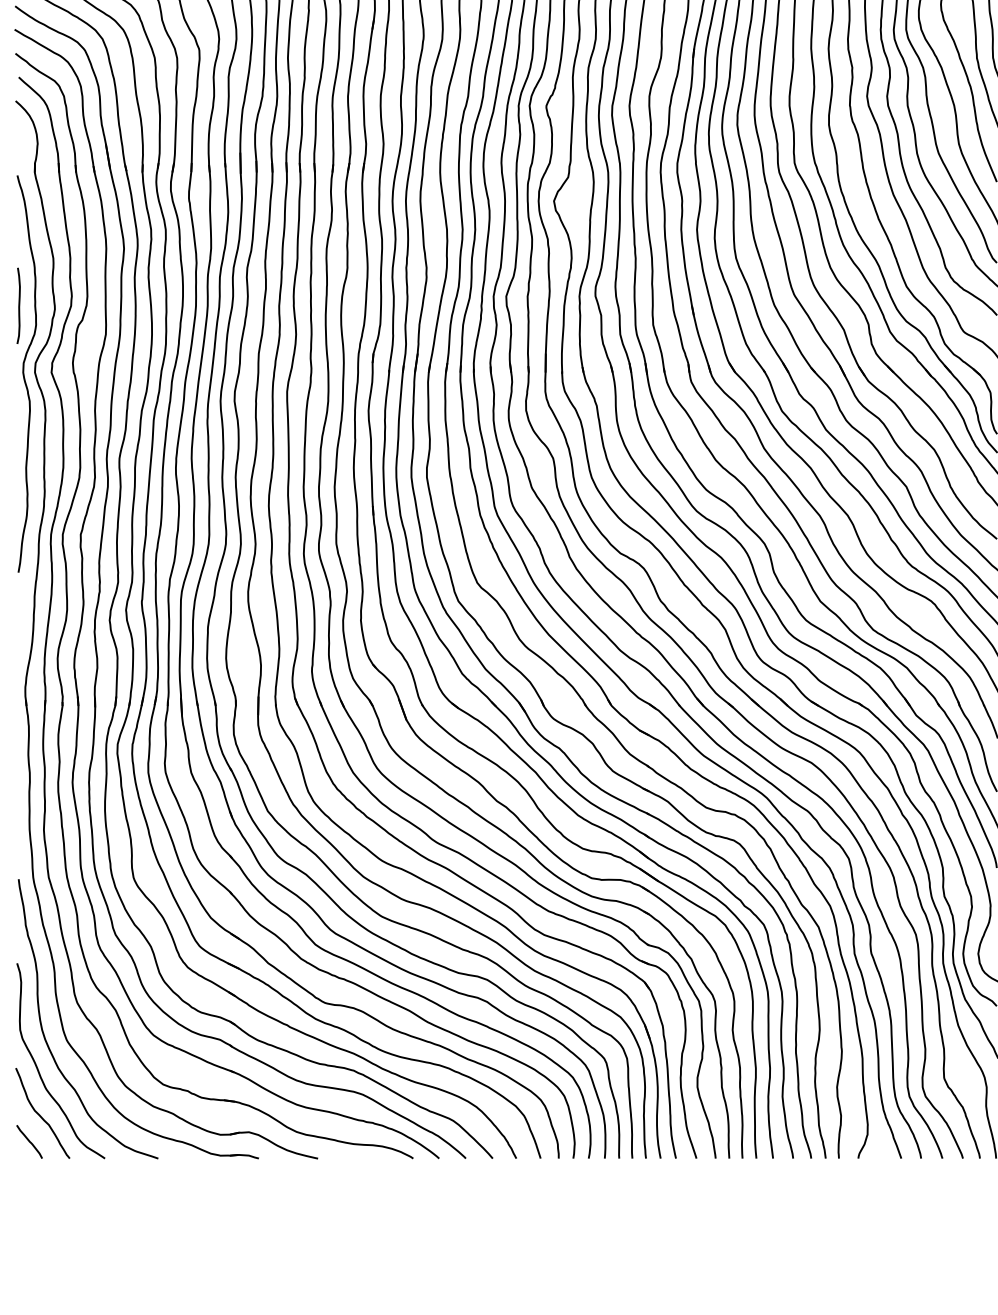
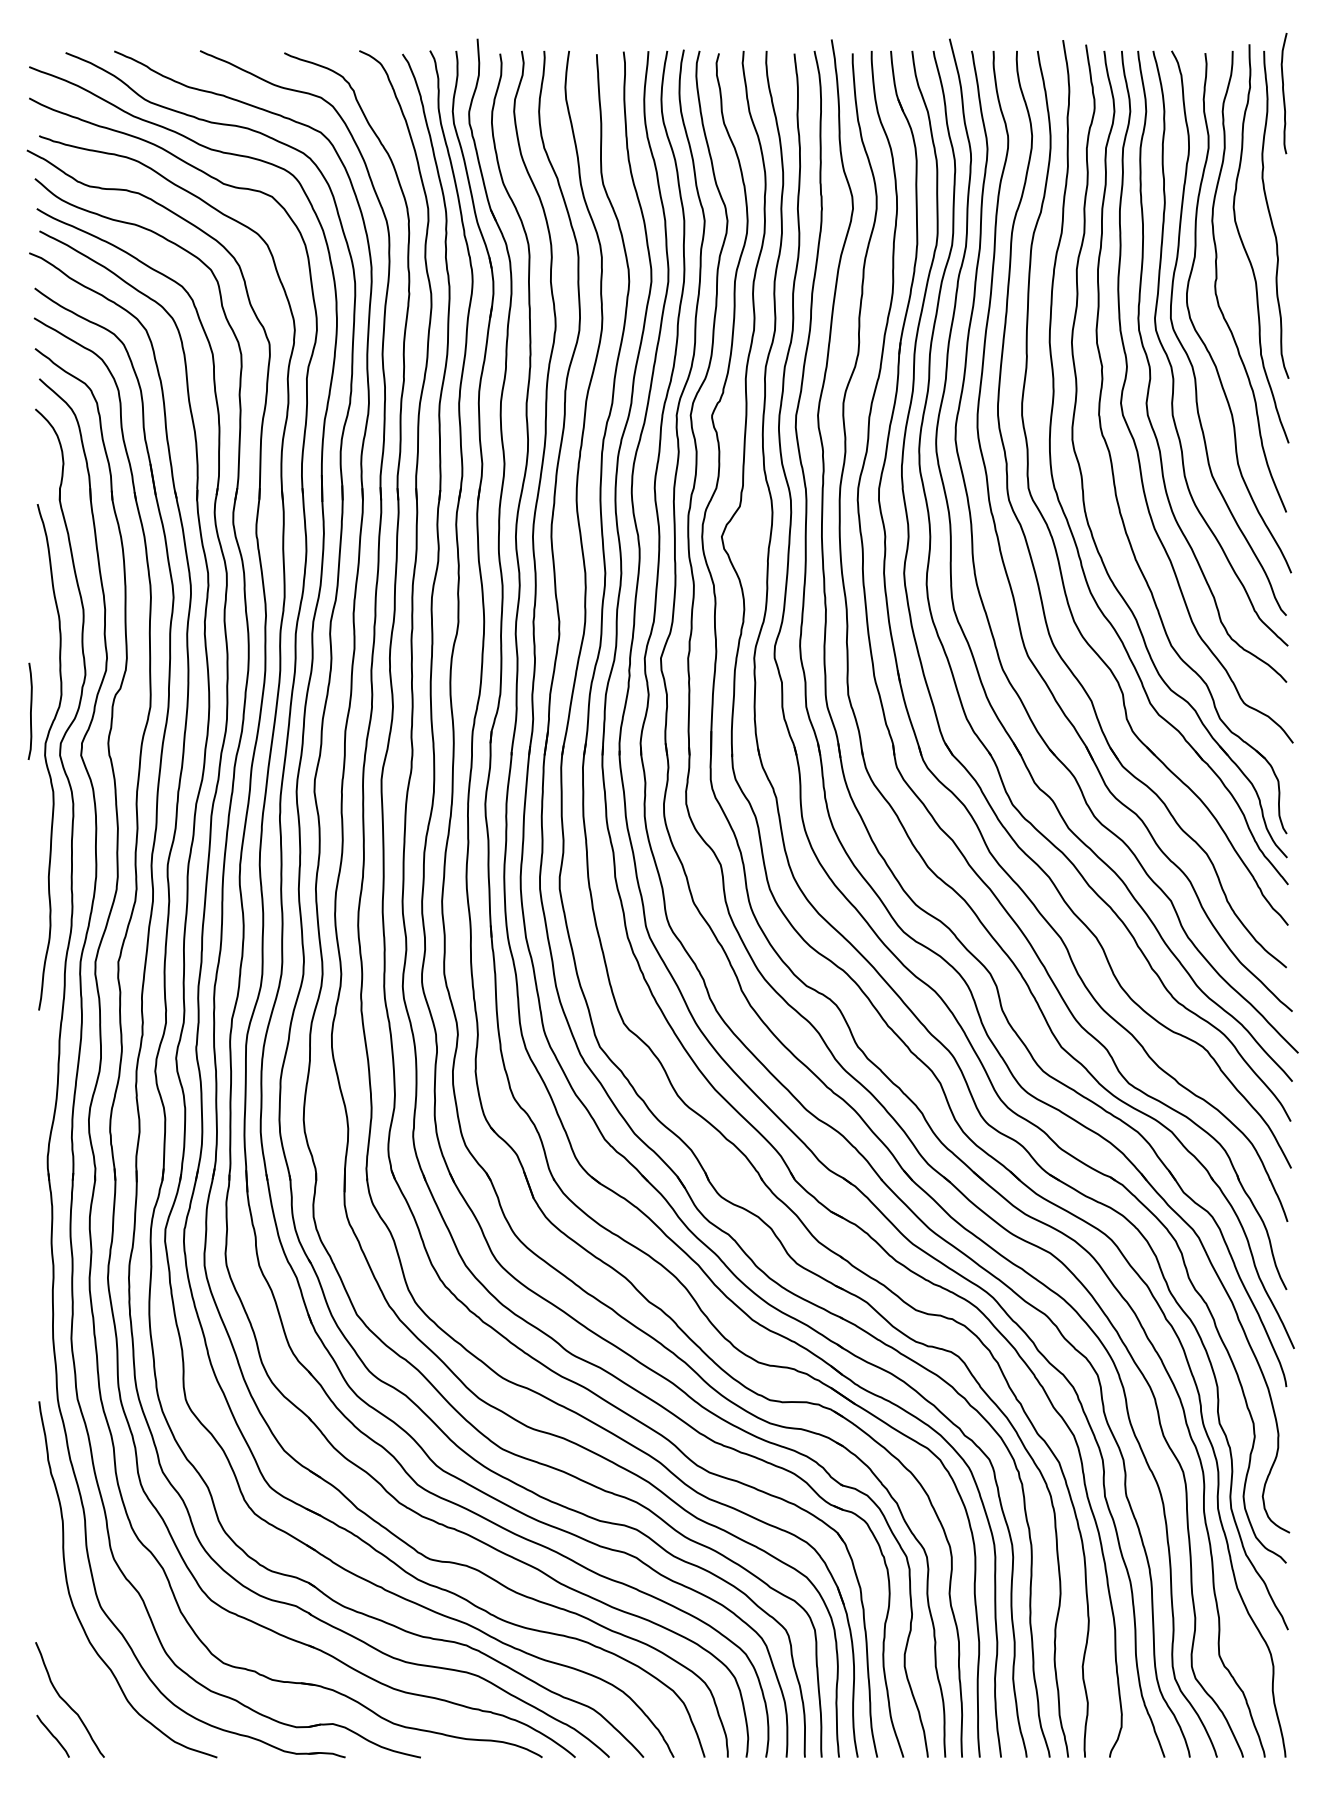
curve: (18, 305) -> (30, 710), moved
curve: (38, 1069) -> (64, 1643), removed

